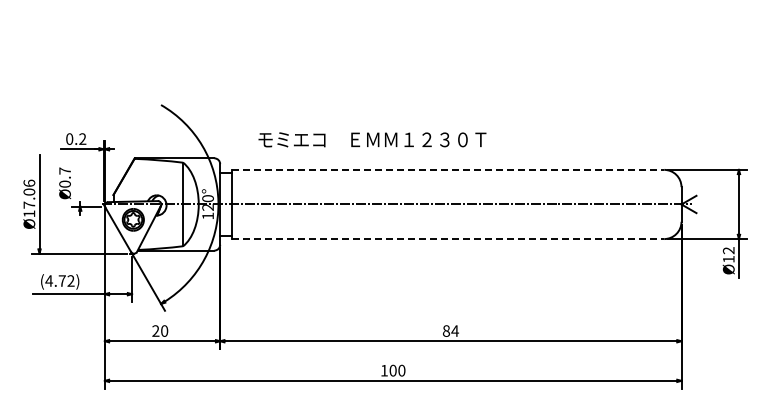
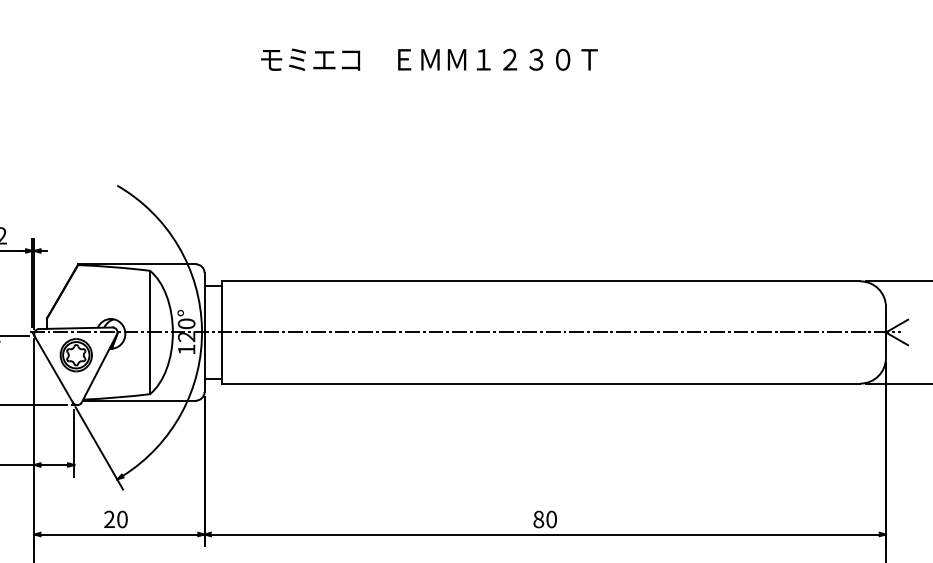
text: (372, 139) -> (429, 59), moved
line: (448, 169) -> (541, 280), dashed -> solid
line: (448, 239) -> (541, 384), dashed -> solid
text: (454, 330) -> (550, 518), 84 -> 80

